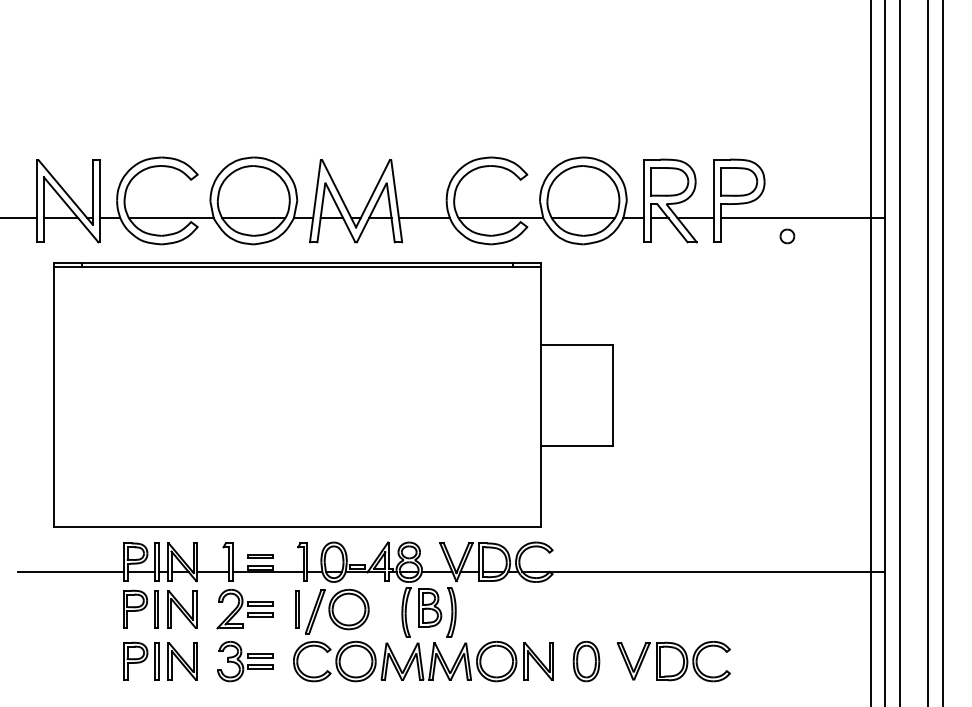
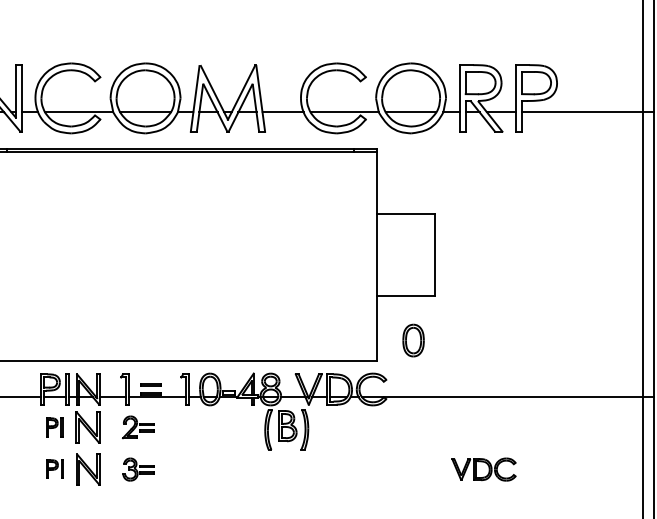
part: (787, 236) -> (575, 127), removed
part: (140, 608) -> (54, 426), size x0.6
part: (244, 609) -> (138, 427), size x0.7
part: (419, 642) -> (279, 454), removed
part: (141, 660) -> (55, 468), size x0.6
part: (245, 661) -> (138, 469), size x0.7
part: (586, 661) -> (413, 340), moved
part: (673, 661) -> (483, 469), size x0.7

